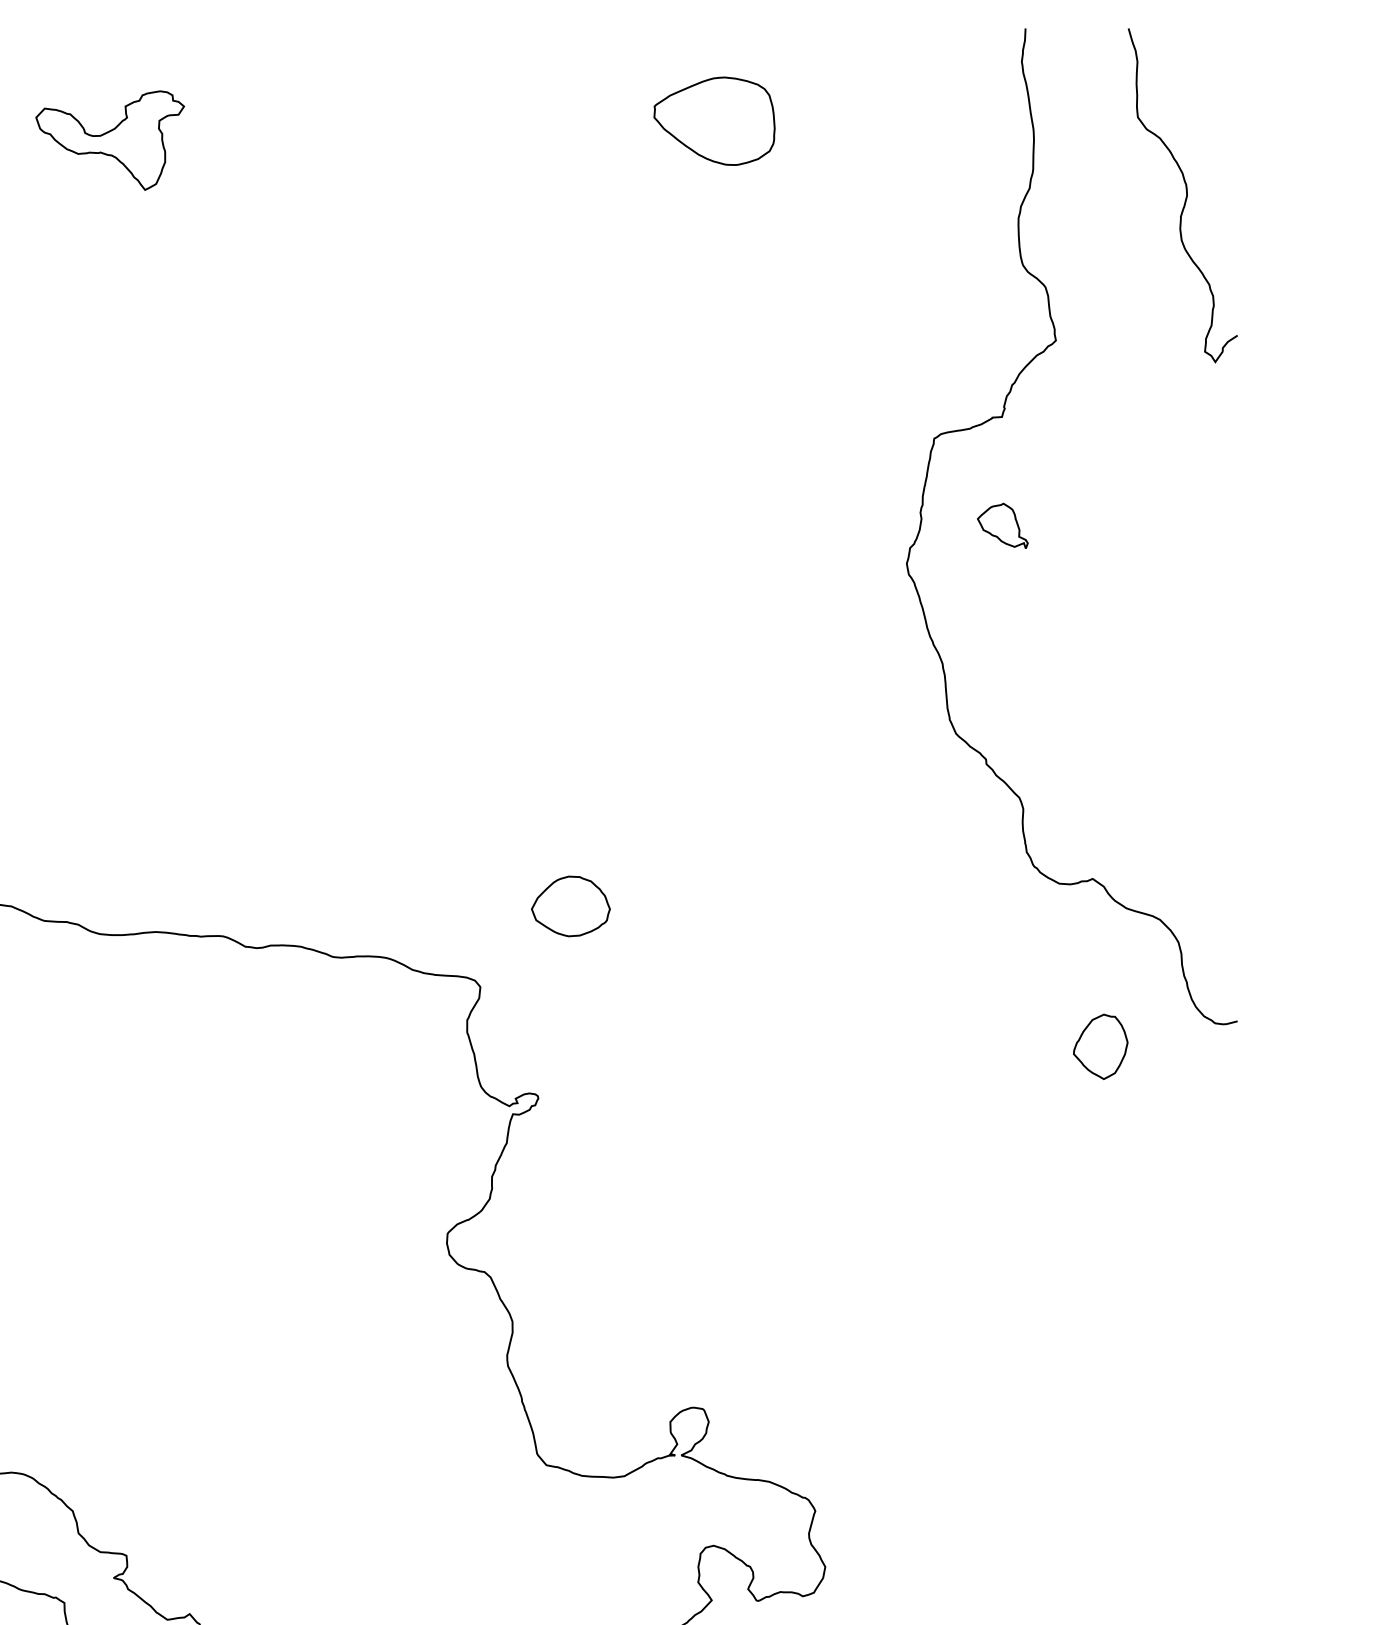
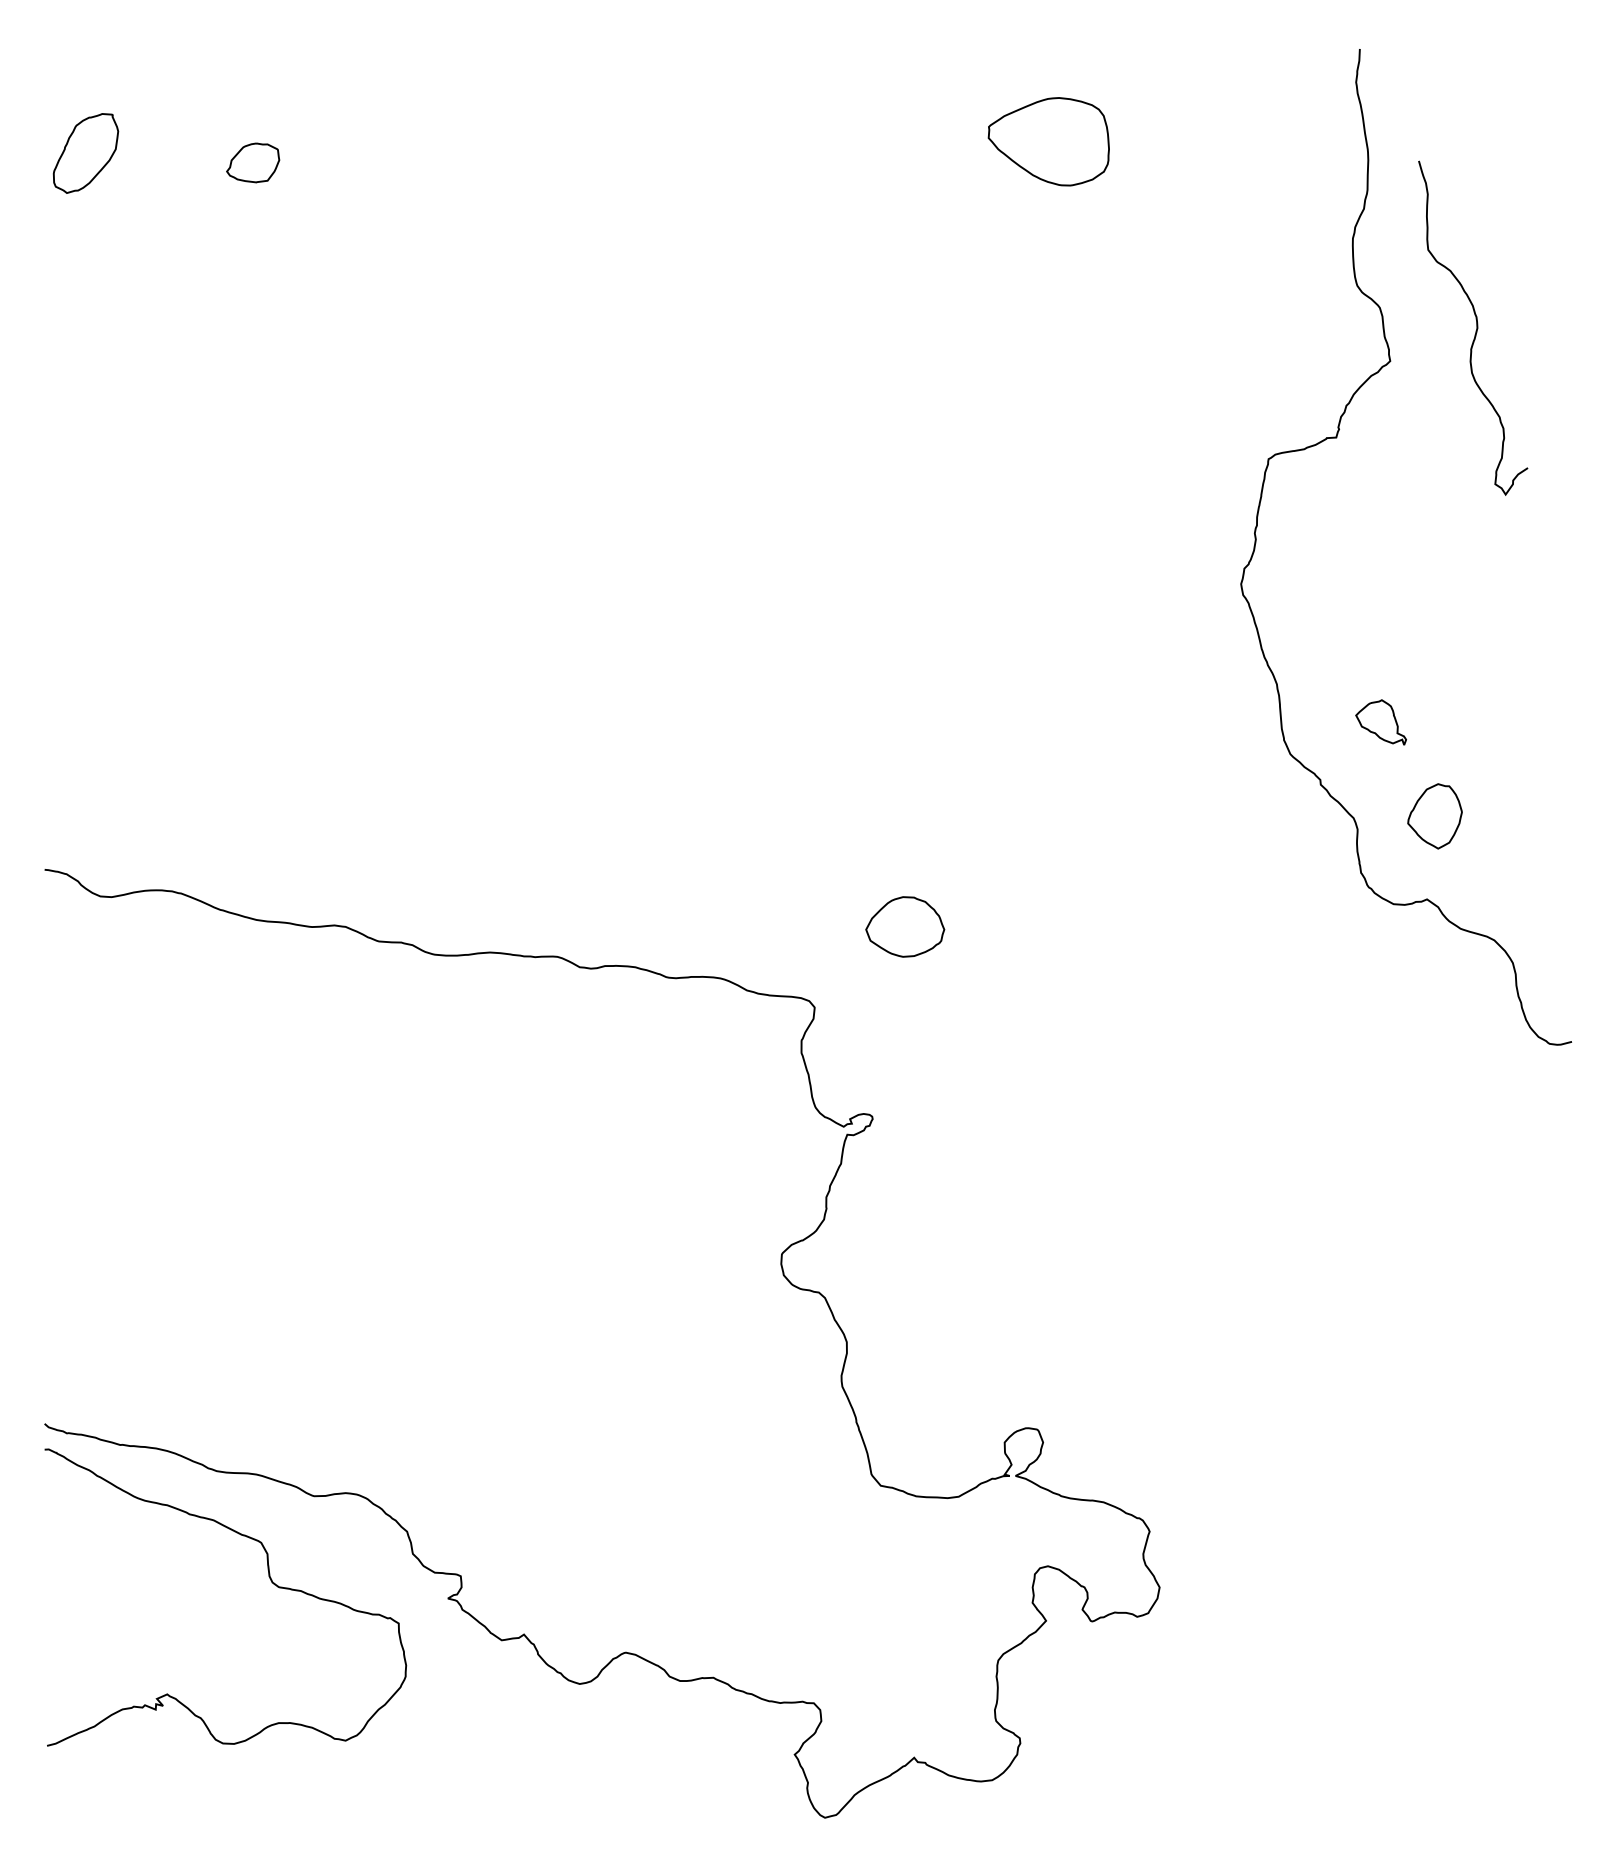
part: (110, 139) -> (444, 160), removed
curve: (1186, 194) -> (1476, 327), moved
part: (1002, 525) -> (1380, 722), moved
part: (1100, 1046) -> (1434, 816), moved

